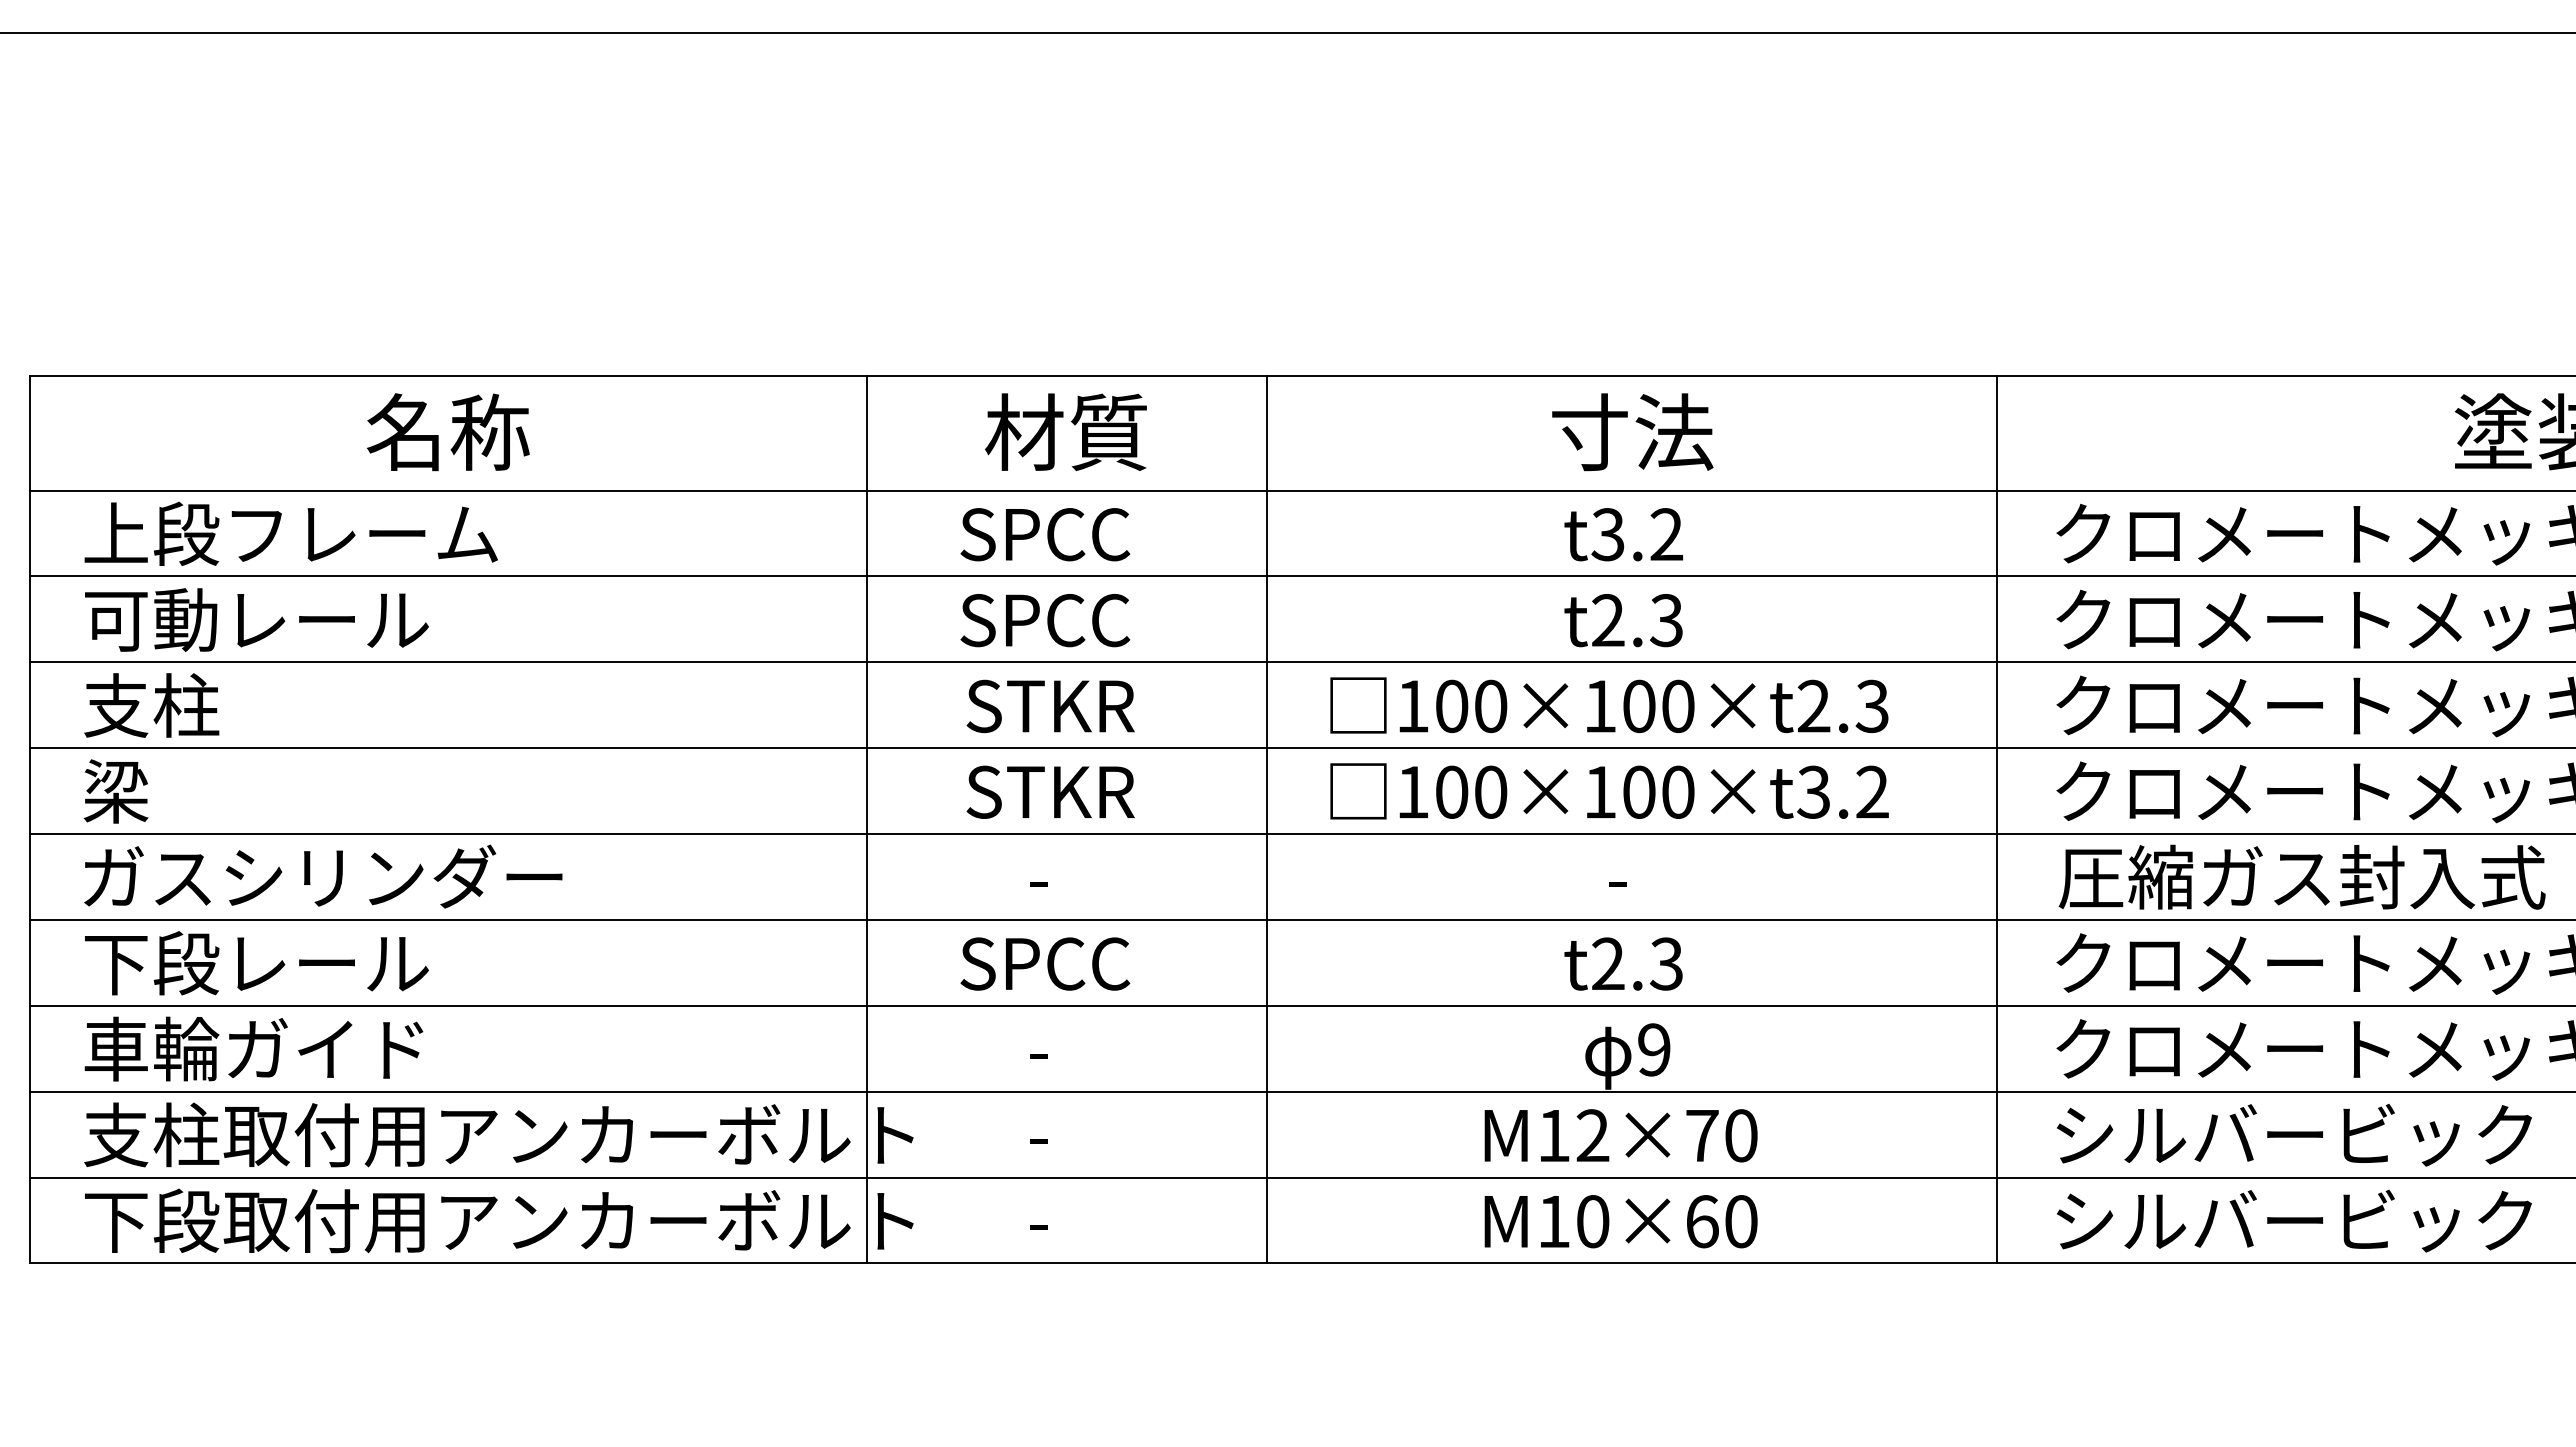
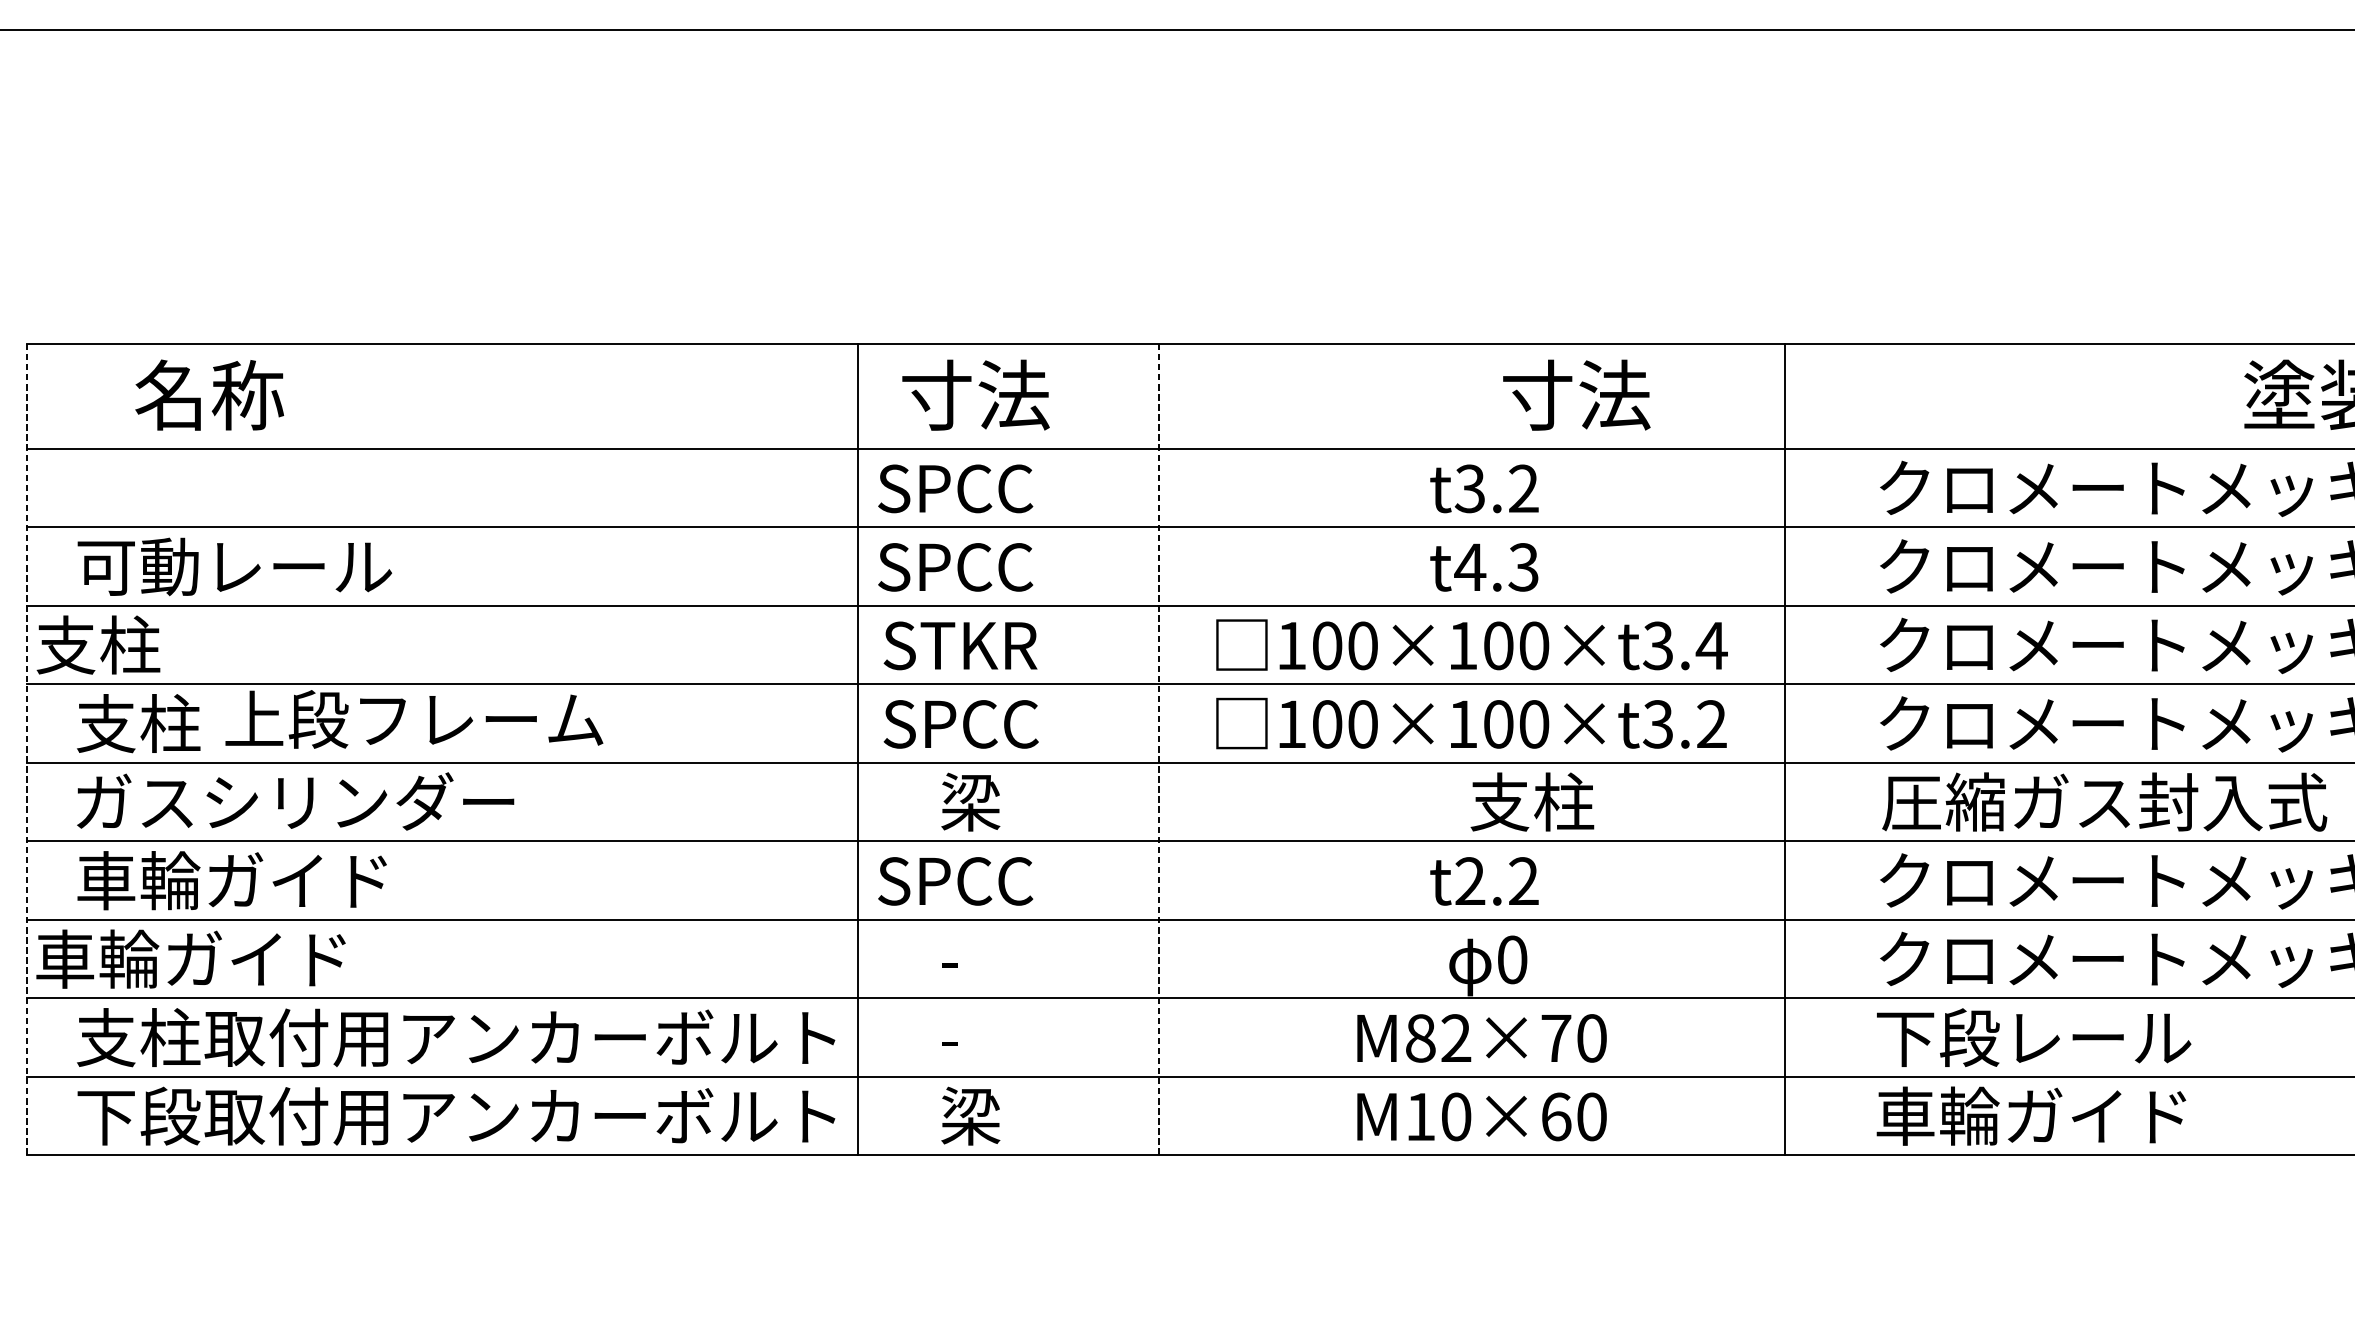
text: (448, 432) -> (209, 395), moved
text: (1066, 432) -> (975, 395), 材質 -> 寸法
text: (1632, 432) -> (1576, 395), moved
text: (290, 533) -> (413, 719), moved
text: (1607, 620) -> (1469, 567), t2.3 -> t4.3
text: (151, 705) -> (98, 645), moved
text: (1843, 706) -> (1685, 645), 100×100×t2.3 -> 100×100×t3.4
text: (151, 791) -> (138, 723), 梁 -> 支柱
text: (1071, 791) -> (979, 723), STKR -> SPCC
line: (29, 819) -> (26, 749), solid -> dashed
line: (866, 819) -> (857, 749), moved
line: (1267, 819) -> (1158, 749), solid -> dashed
line: (1997, 819) -> (1784, 749), moved
text: (1061, 877) -> (970, 802), - -> 梁
text: (1675, 877) -> (1531, 802), - -> 支柱
text: (256, 962) -> (234, 879), 下段レール -> 車輪ガイド
text: (1666, 963) -> (1523, 880), t2.3 -> t2.2
text: (253, 1048) -> (190, 958), moved
text: (1654, 1049) -> (1512, 959), 9 -> 0
text: (2292, 1134) -> (2095, 1037), シルバービック -> 下段レール
text: (1554, 1135) -> (1421, 1038), M12×70 -> M82×70
text: (1061, 1220) -> (970, 1115), - -> 梁
text: (2292, 1220) -> (2095, 1115), シルバービック -> 車輪ガイド

